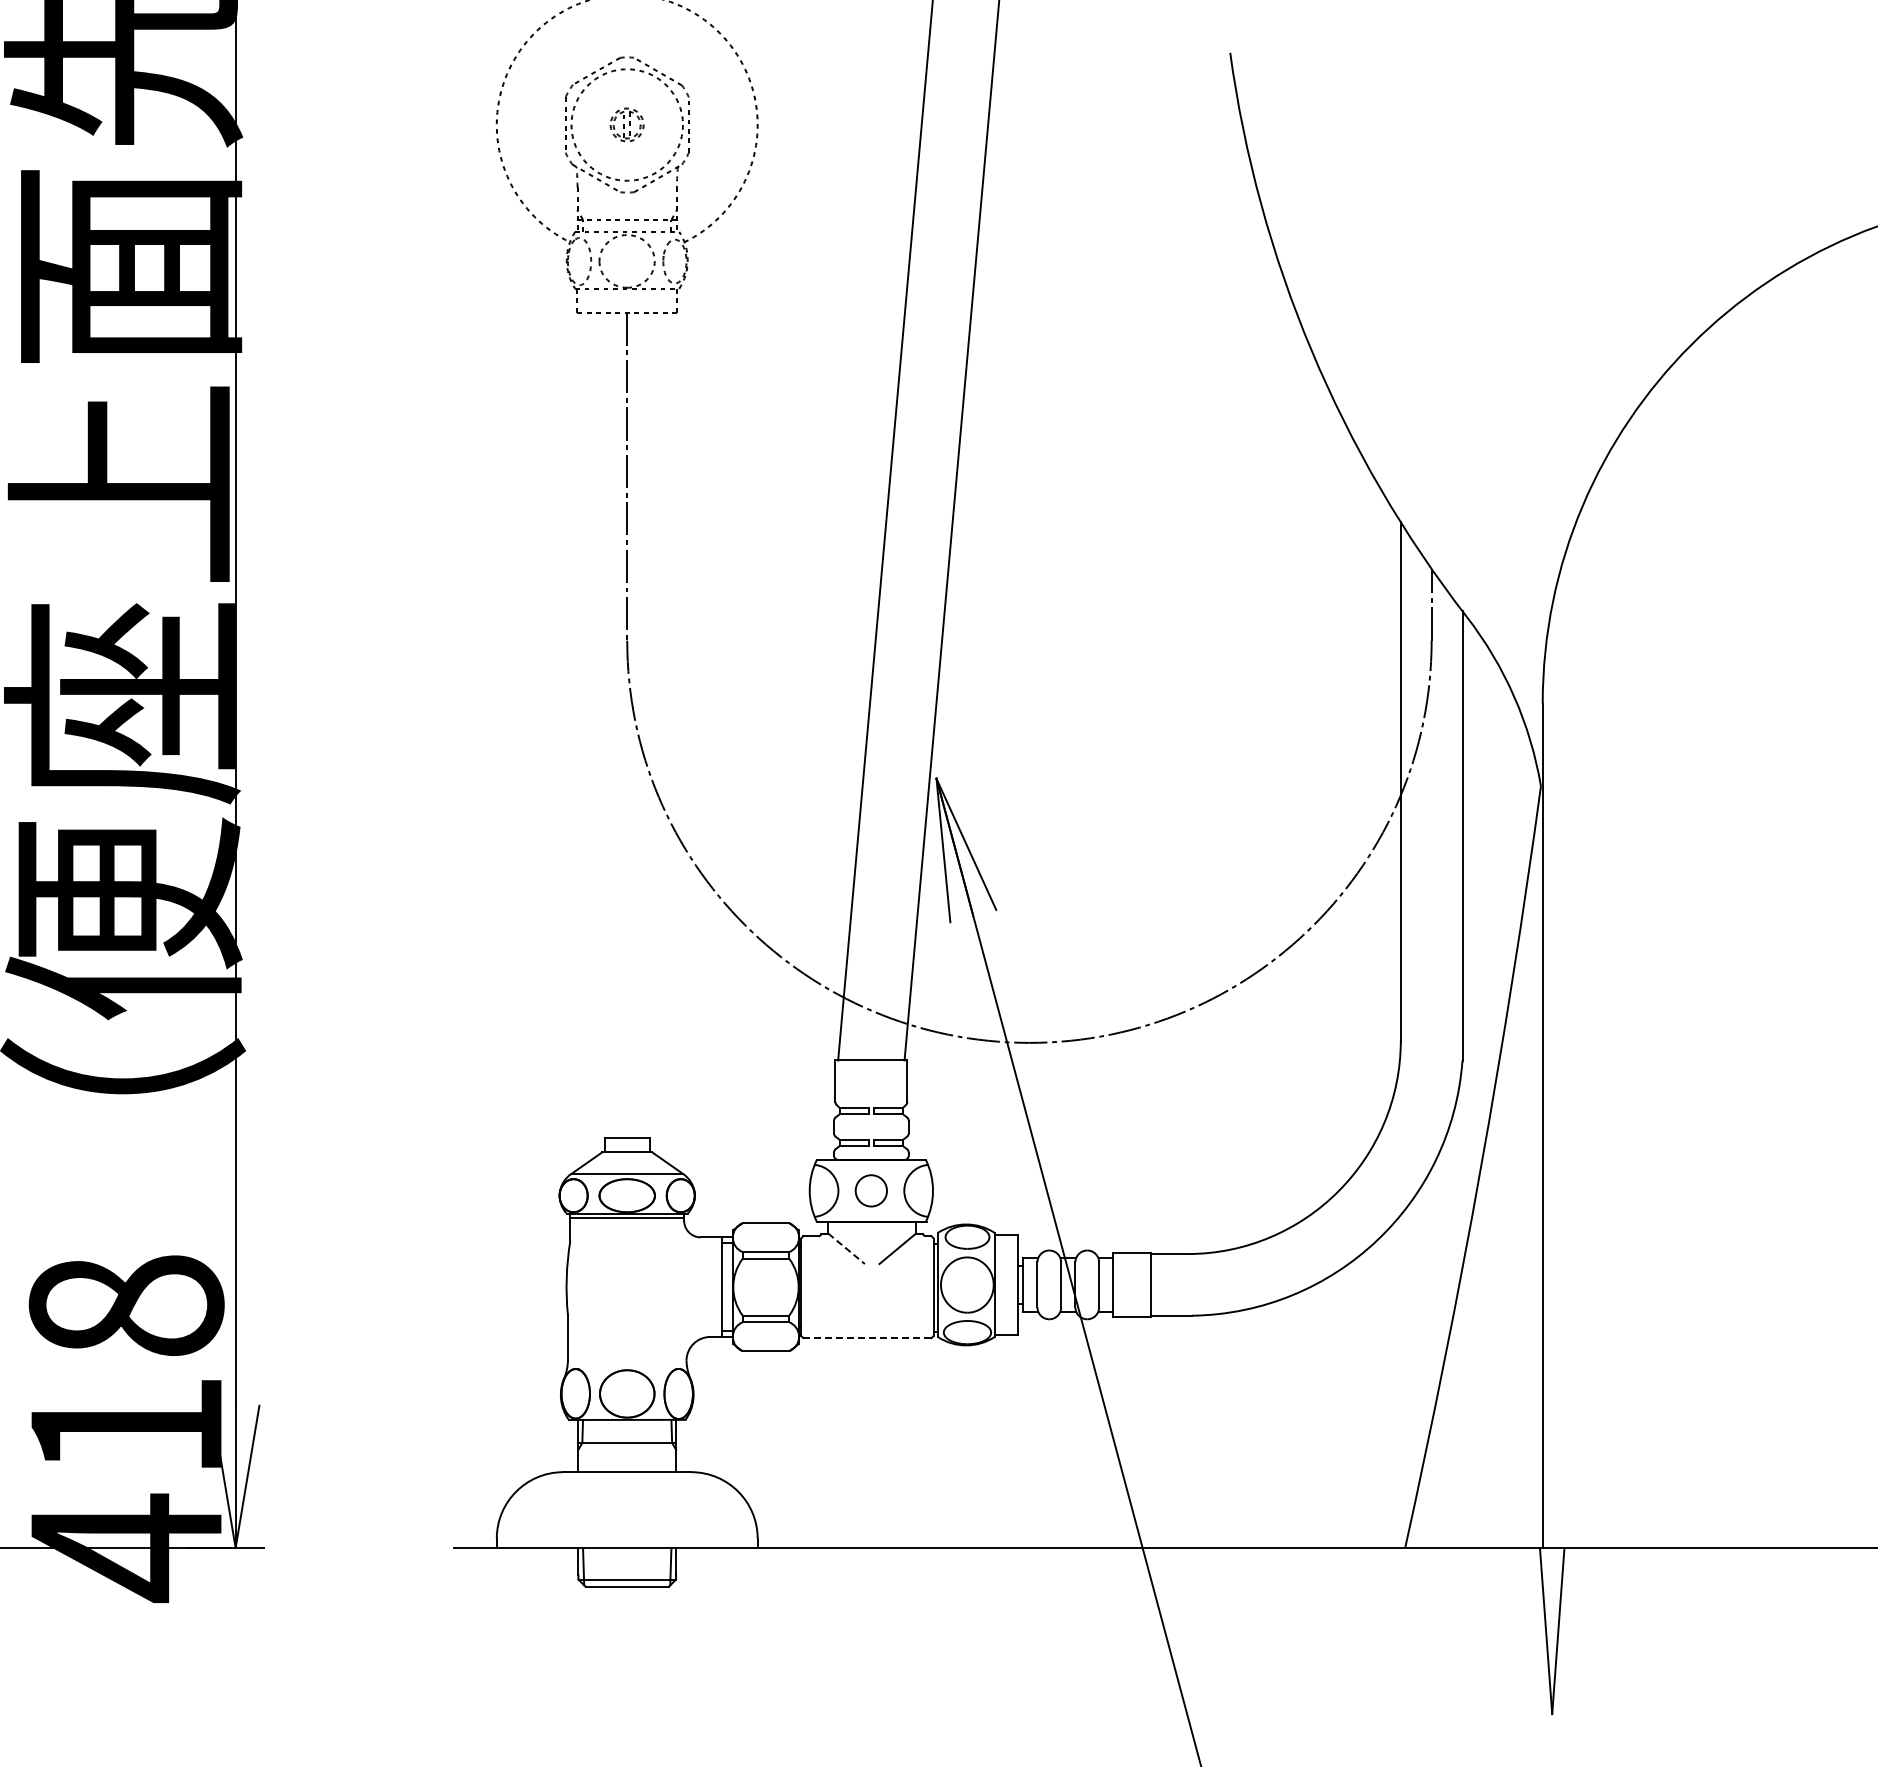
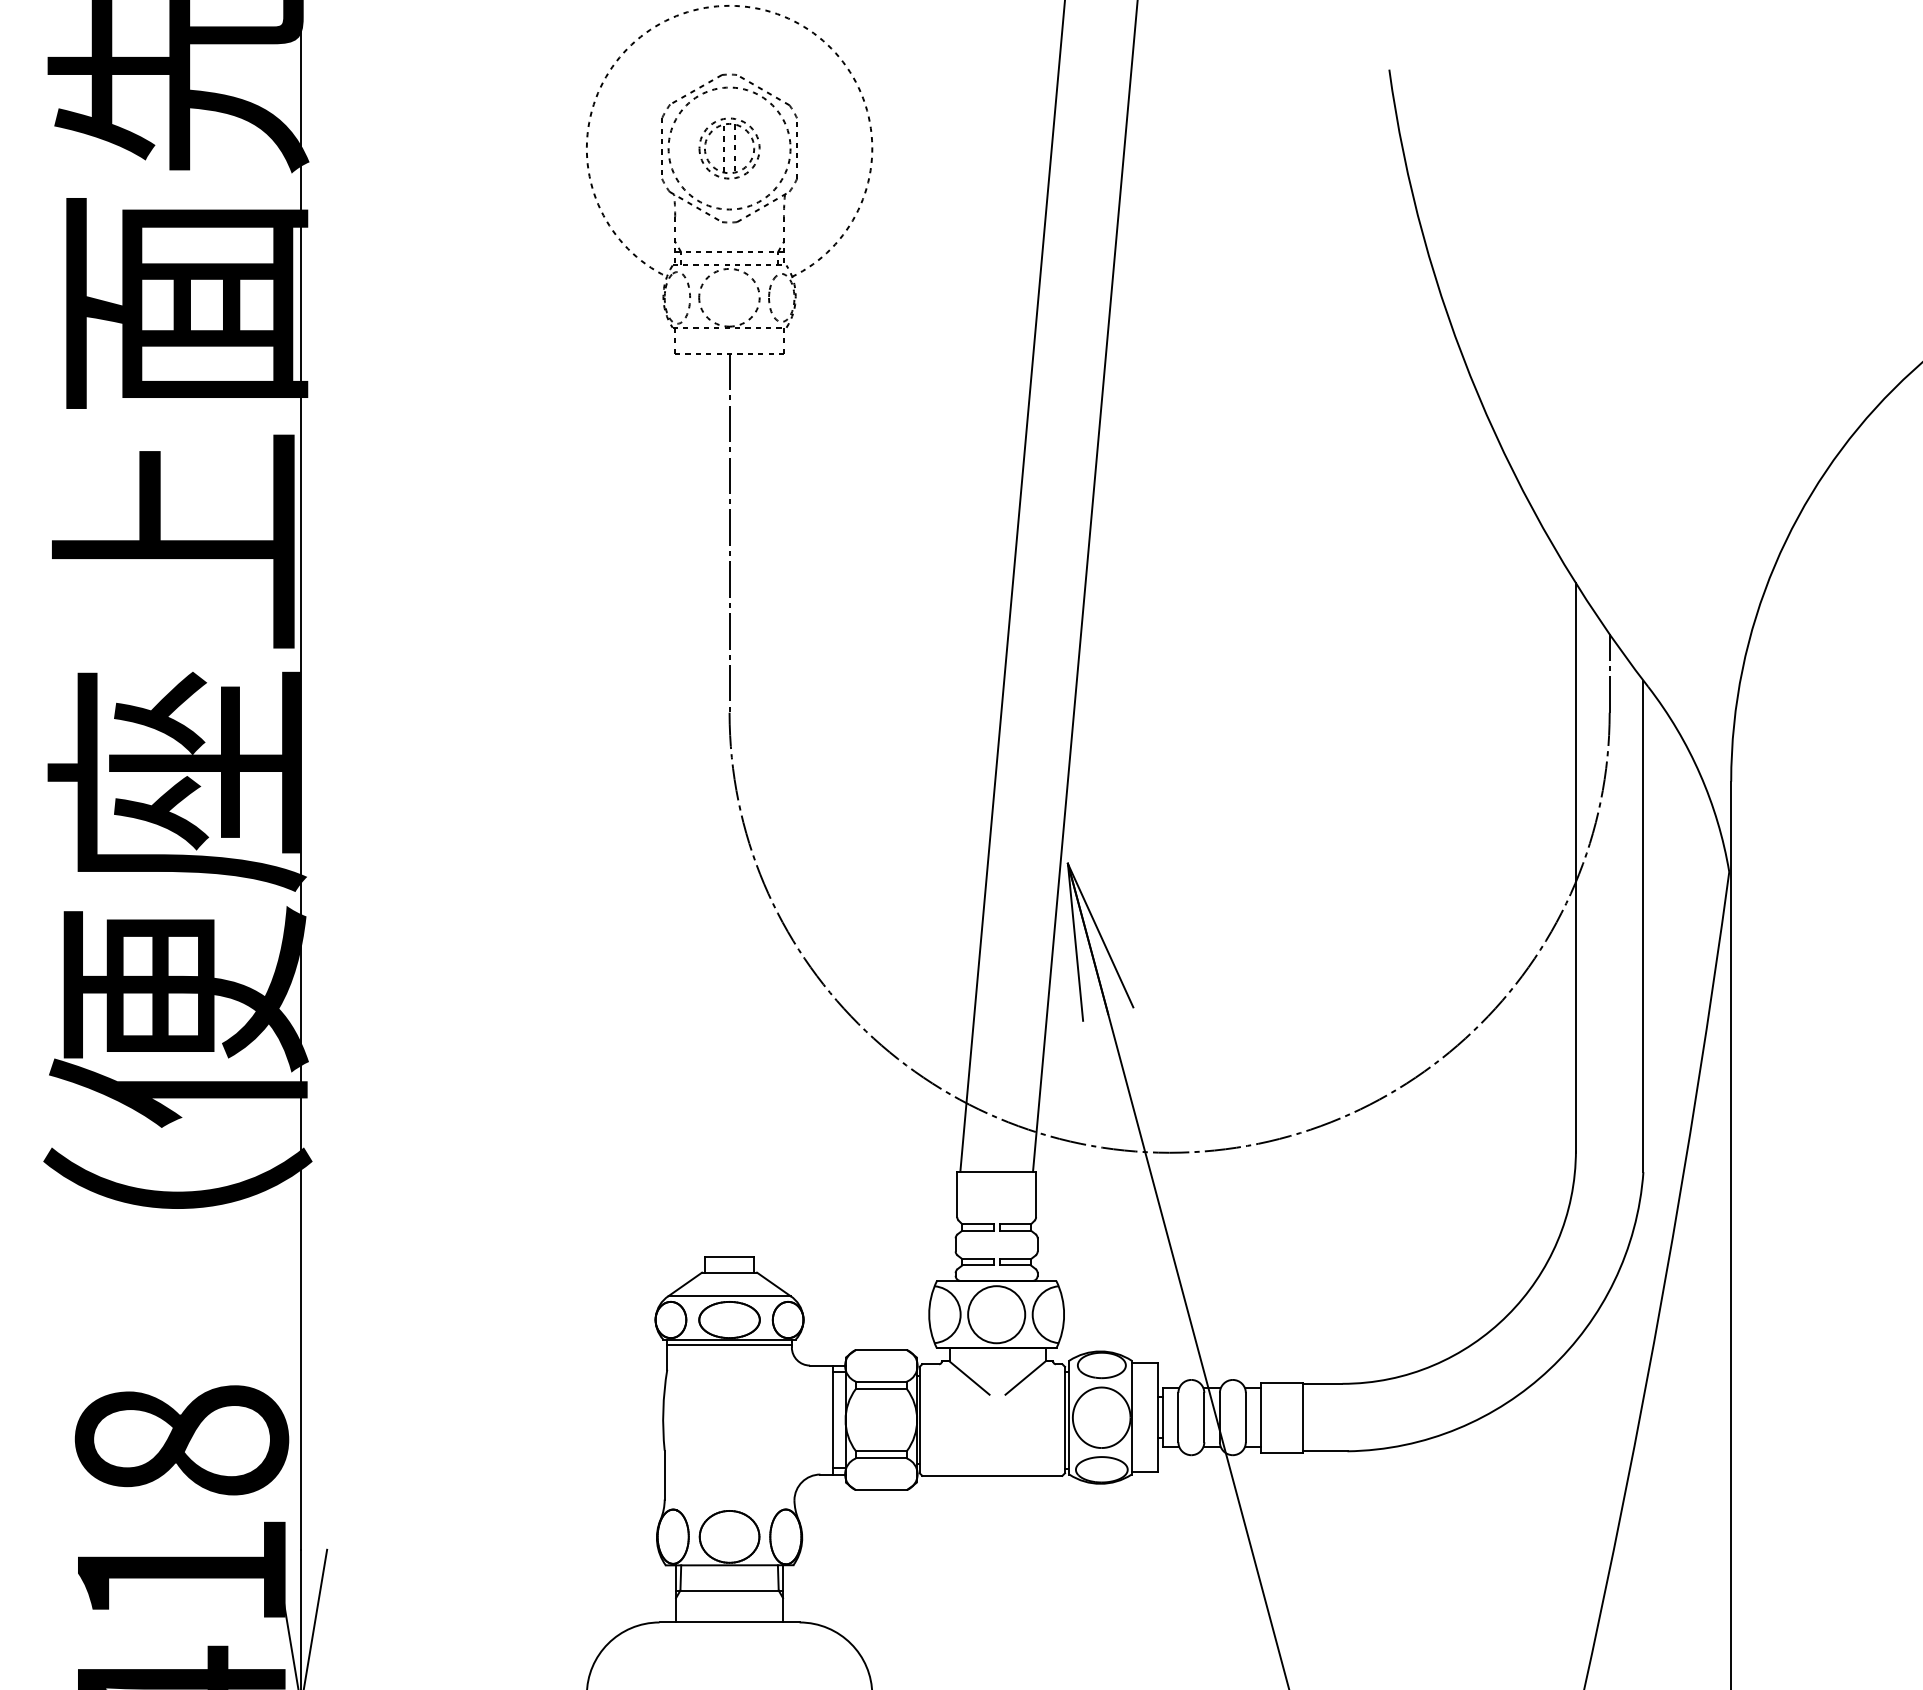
part: (626, 124) -> (728, 147), size x1.67
circle: (871, 1190) -> (996, 1314), size x1.67
line: (846, 1248) -> (969, 1377), dashed -> solid
line: (867, 1338) -> (992, 1476), dashed -> solid

